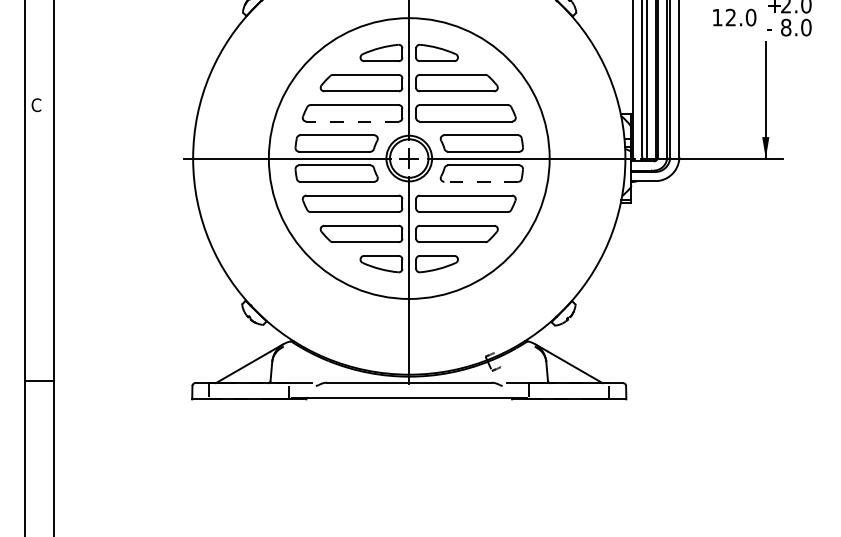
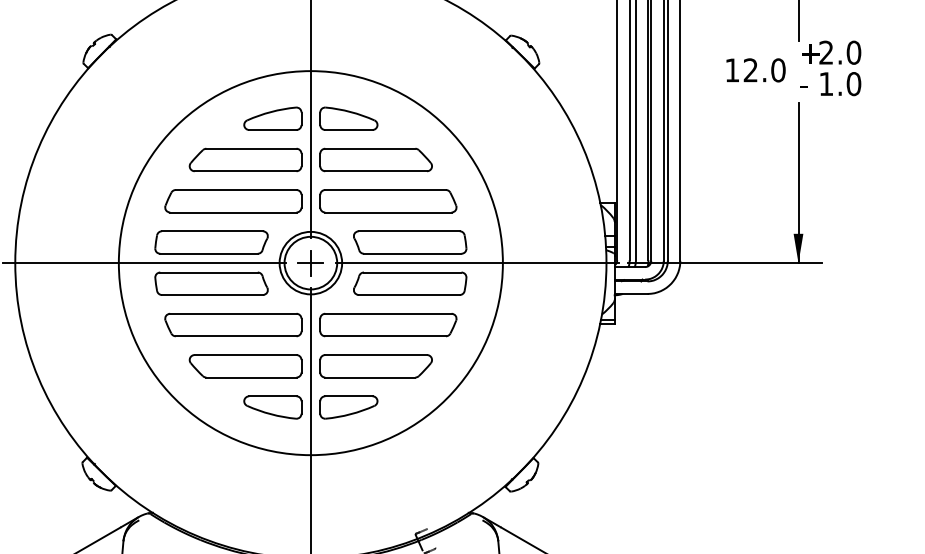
text: (786, 27) -> (826, 83), 8.0 -> 1.0
line: (352, 121) -> (233, 212), dashed -> solid
line: (481, 181) -> (409, 294), dashed -> solid

